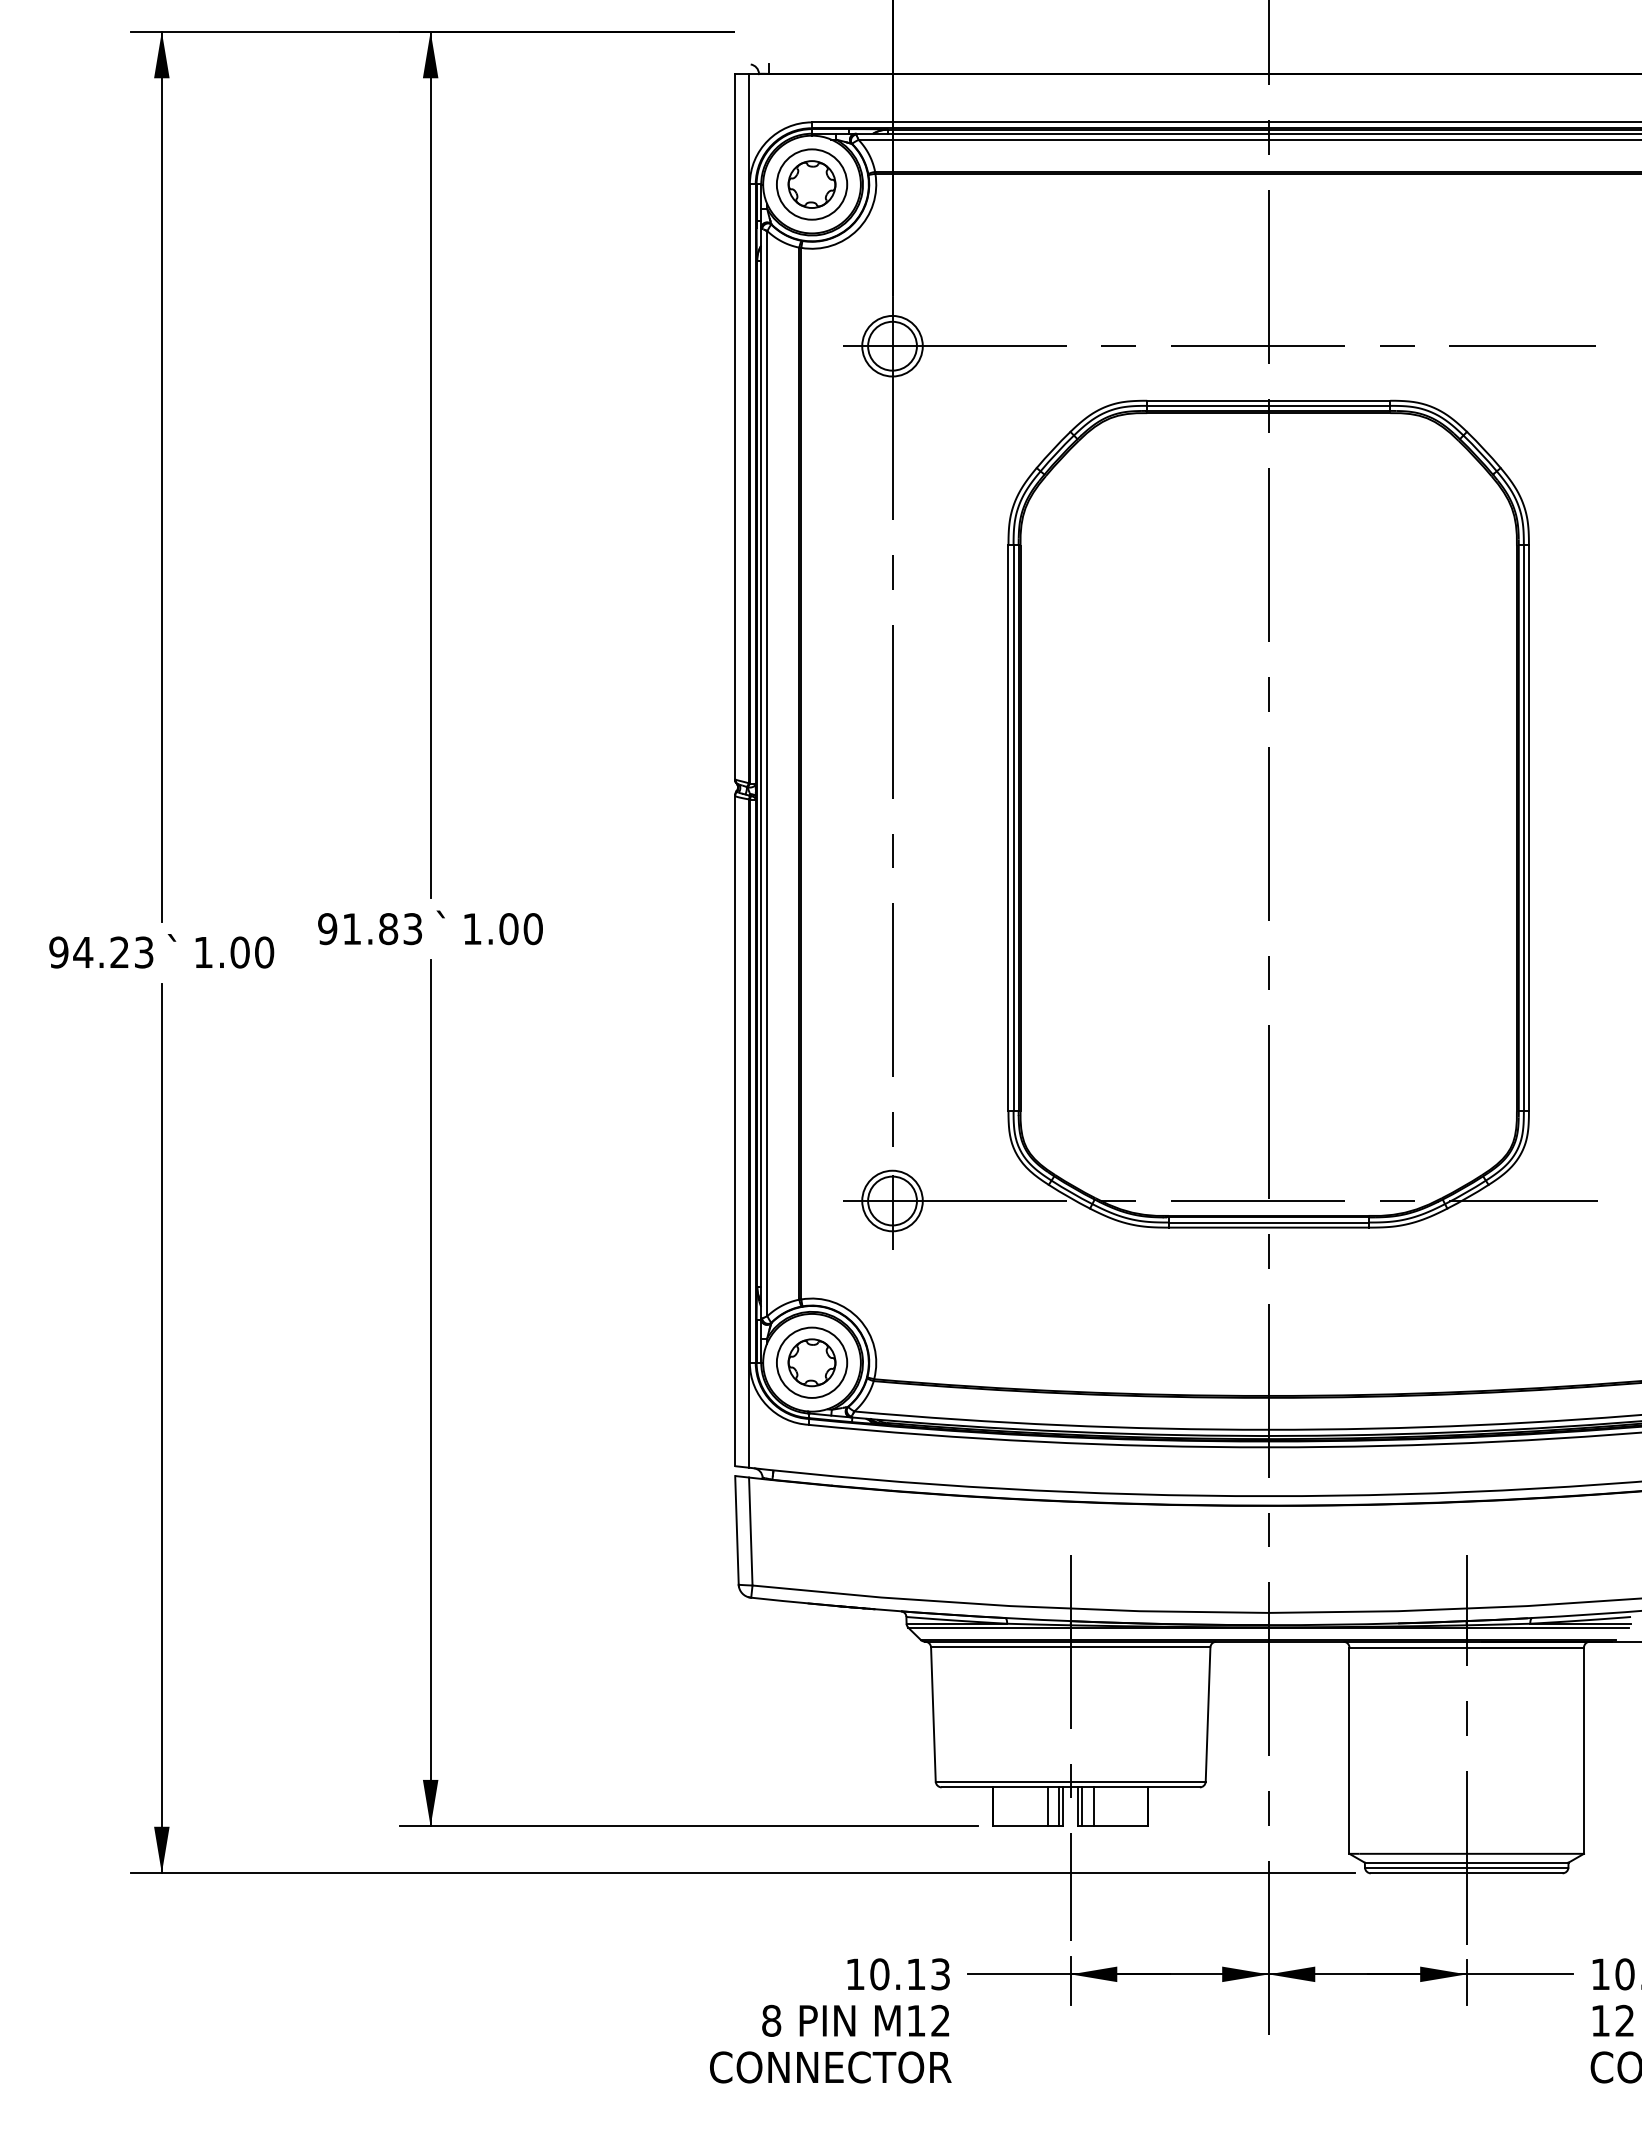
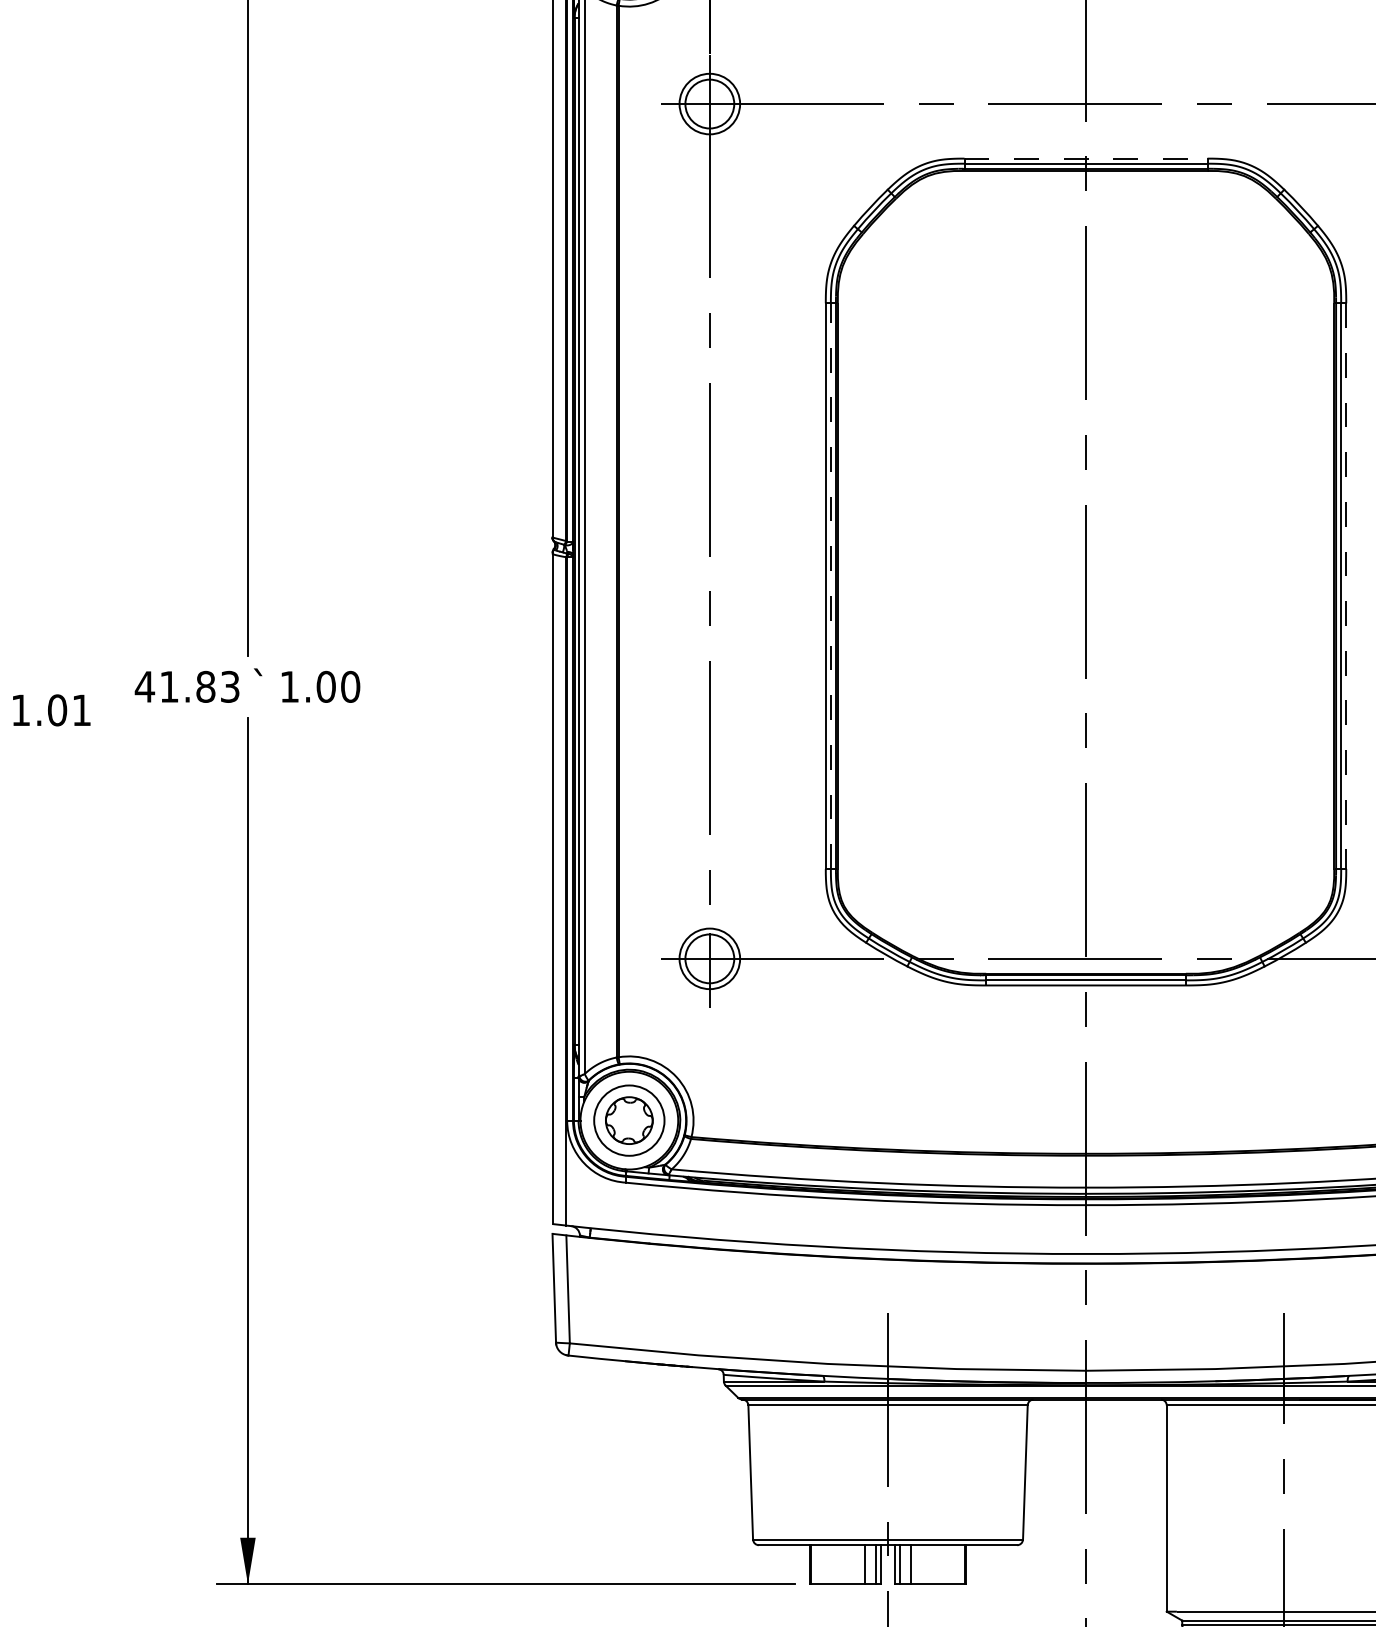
line: (1268, 400) -> (1085, 158), solid -> dashed
line: (1013, 828) -> (830, 586), solid -> dashed
line: (1528, 828) -> (1345, 586), solid -> dashed
text: (327, 929) -> (144, 687), 91.83 -> 41.83
text: (264, 952) -> (81, 710), 1.00 -> 1.01

